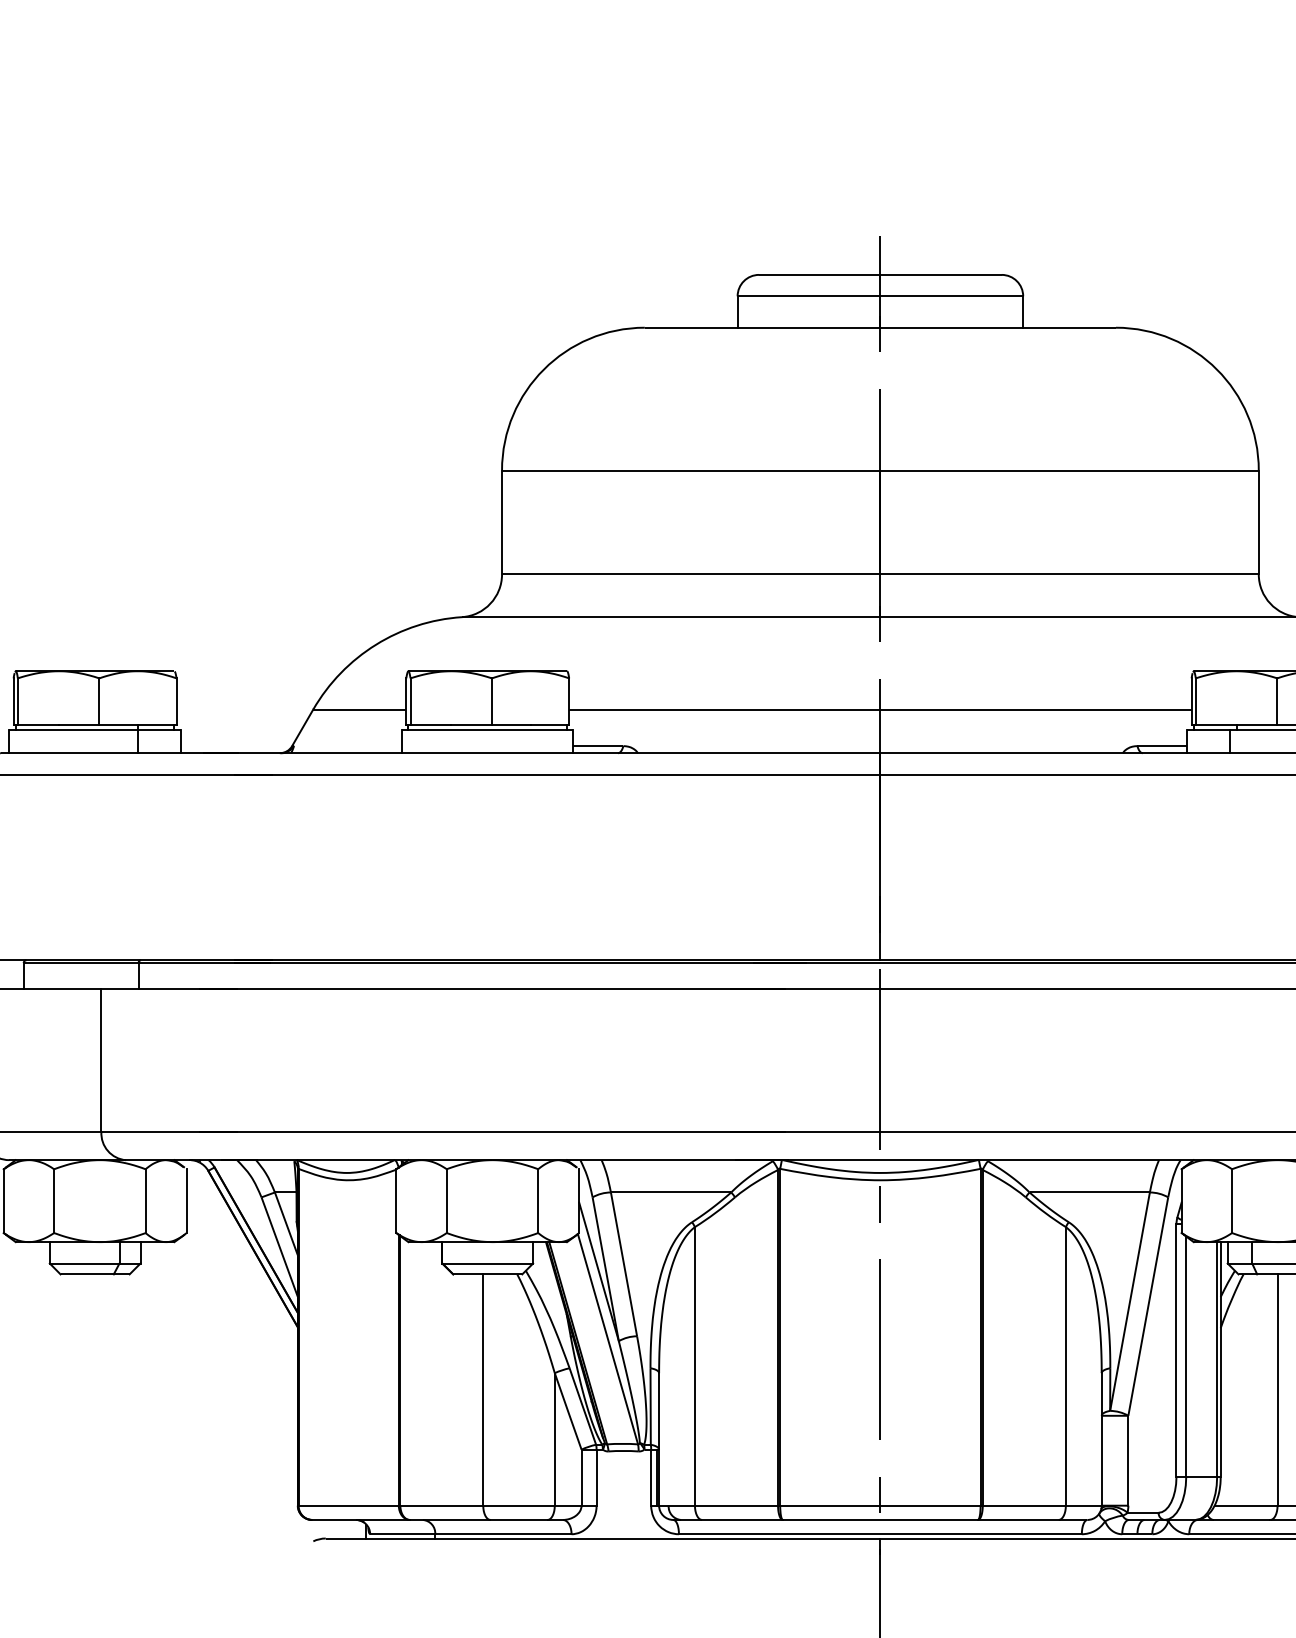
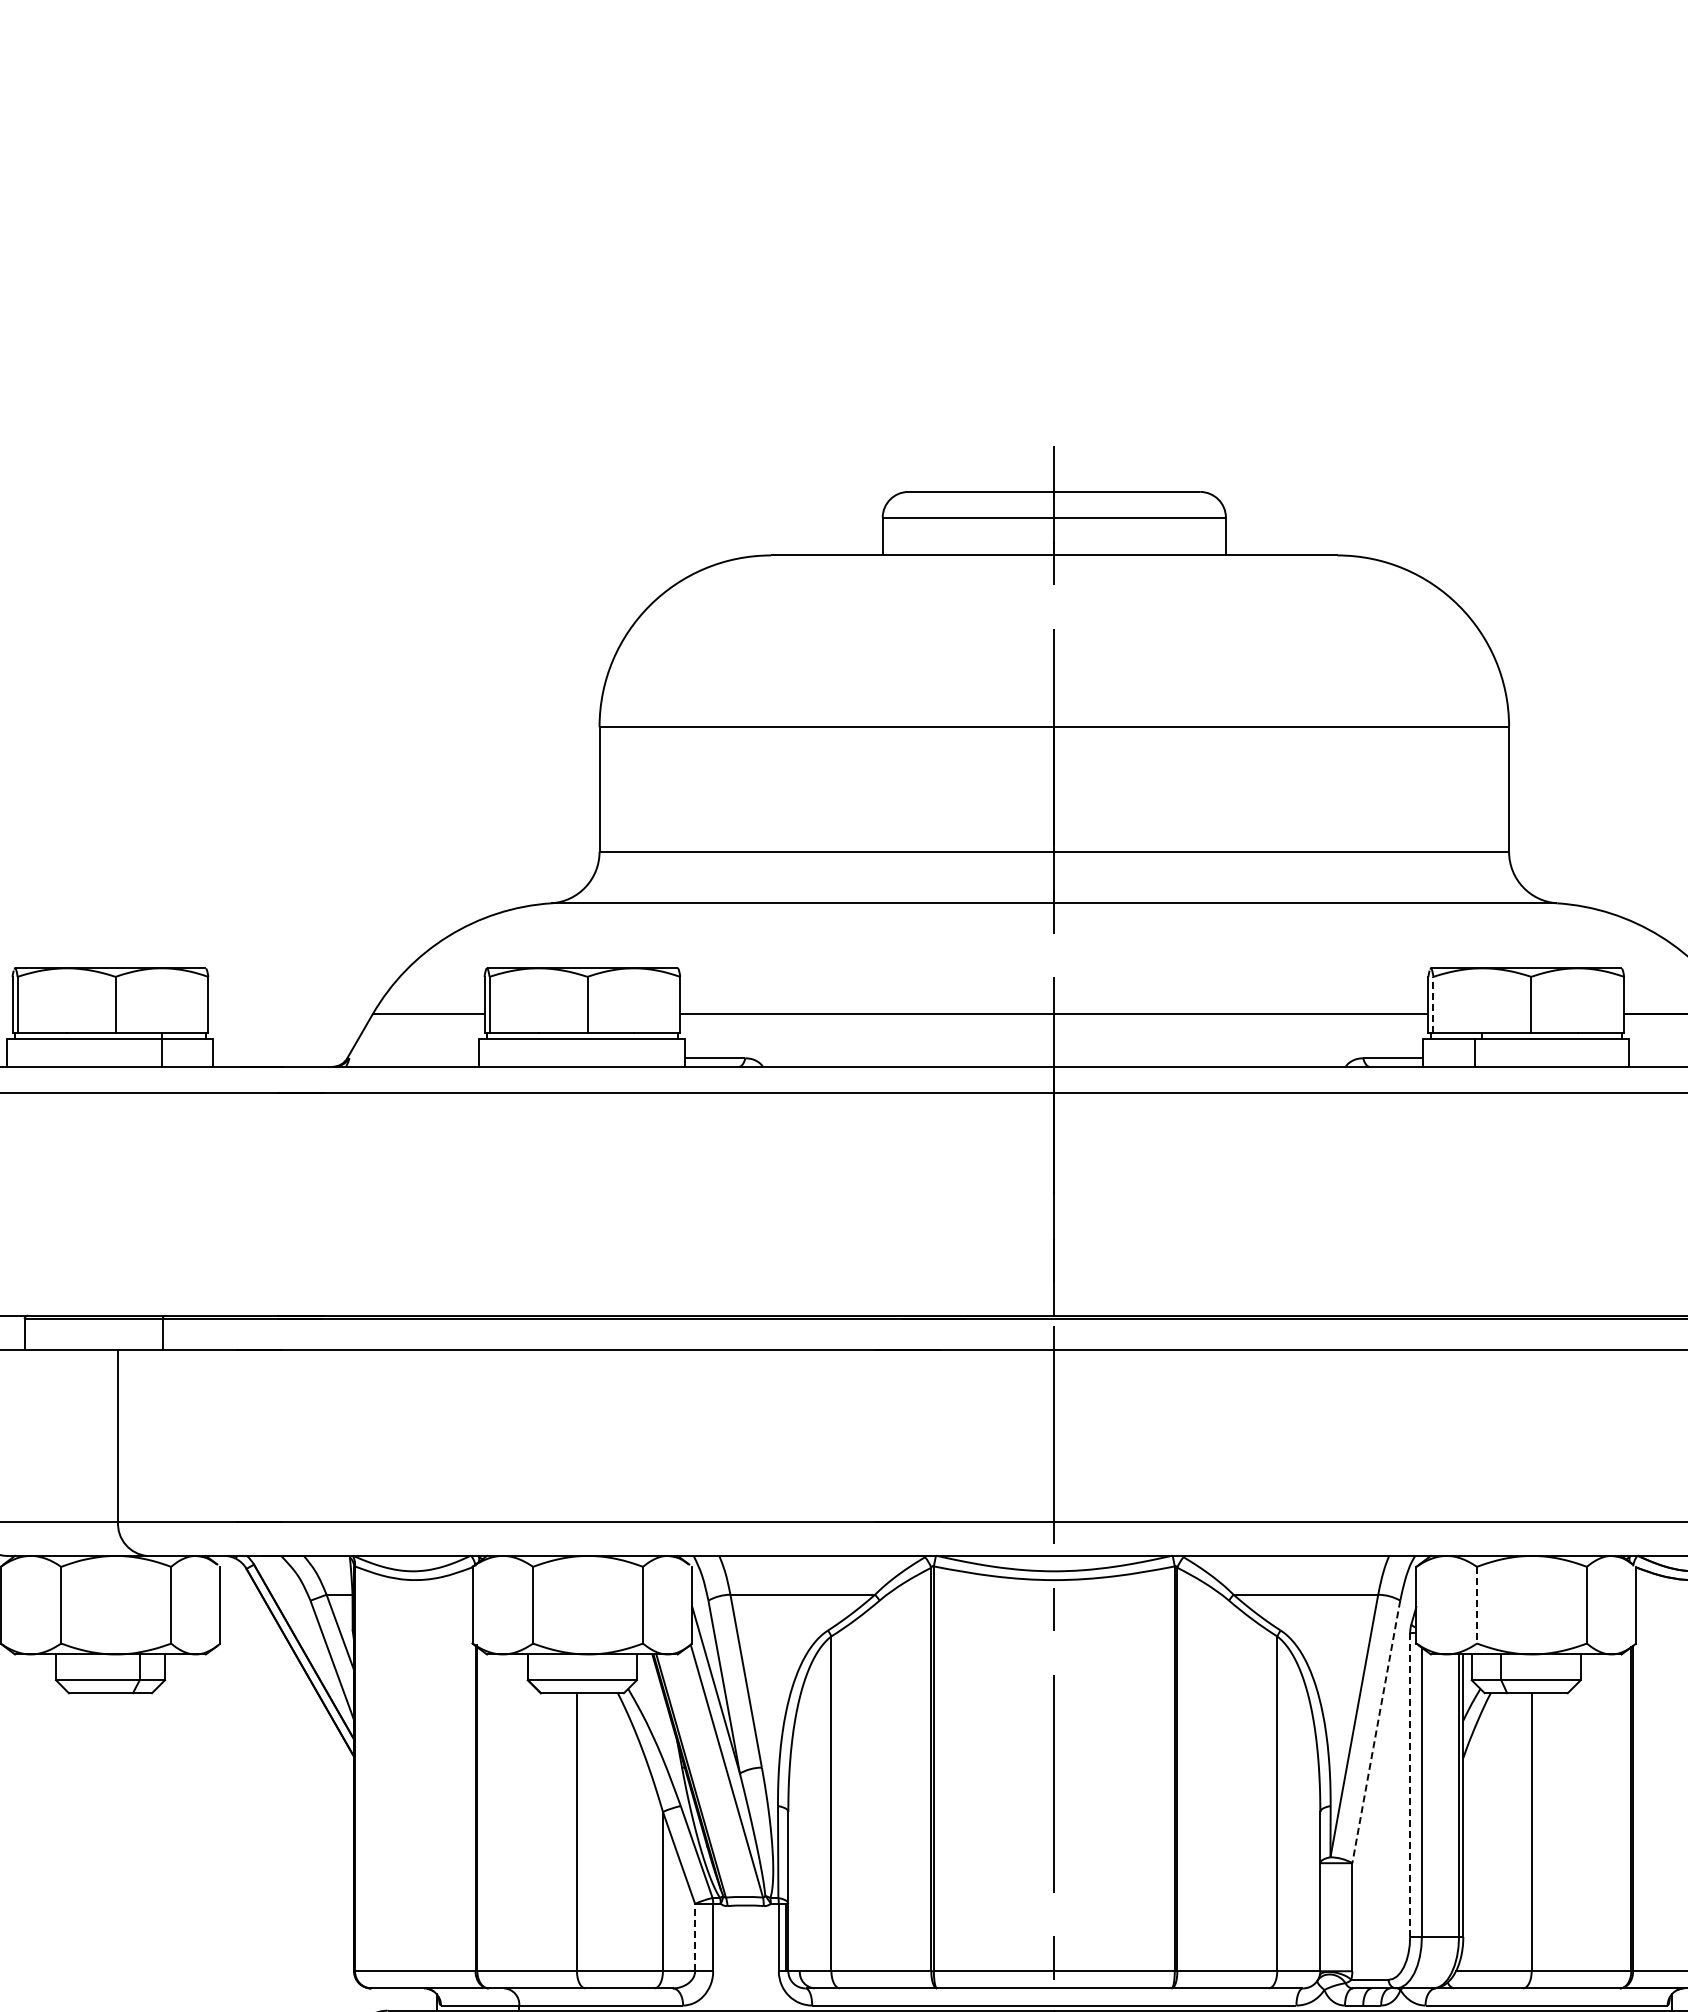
line: (1195, 701) -> (1433, 1004), solid -> dashed
line: (1232, 1201) -> (1477, 1605), solid -> dashed
line: (1148, 1307) -> (1376, 1732), solid -> dashed
line: (1176, 1351) -> (1410, 1785), solid -> dashed
line: (581, 1477) -> (695, 1937), solid -> dashed

